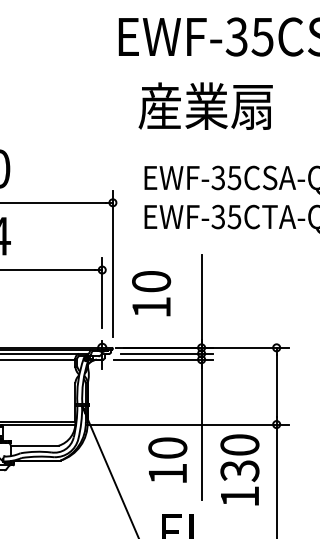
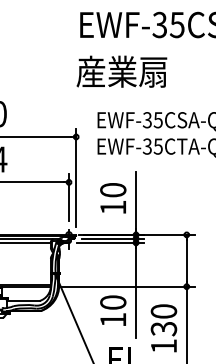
text: (205, 105) -> (121, 71), moved
text: (151, 293) -> (113, 198), moved
text: (239, 470) -> (163, 328), moved

